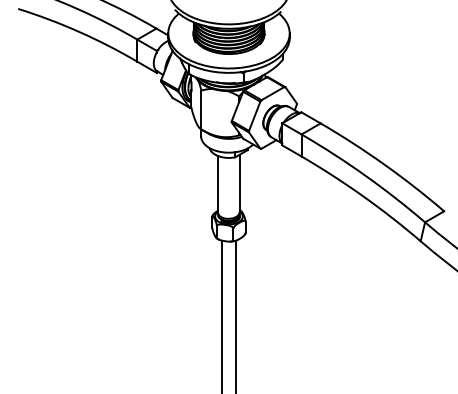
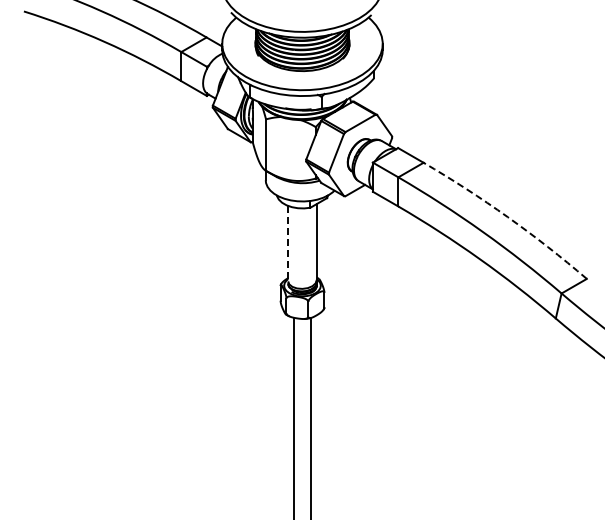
arc: (384, 164) -> (507, 217), solid -> dashed
line: (218, 184) -> (288, 243), solid -> dashed

